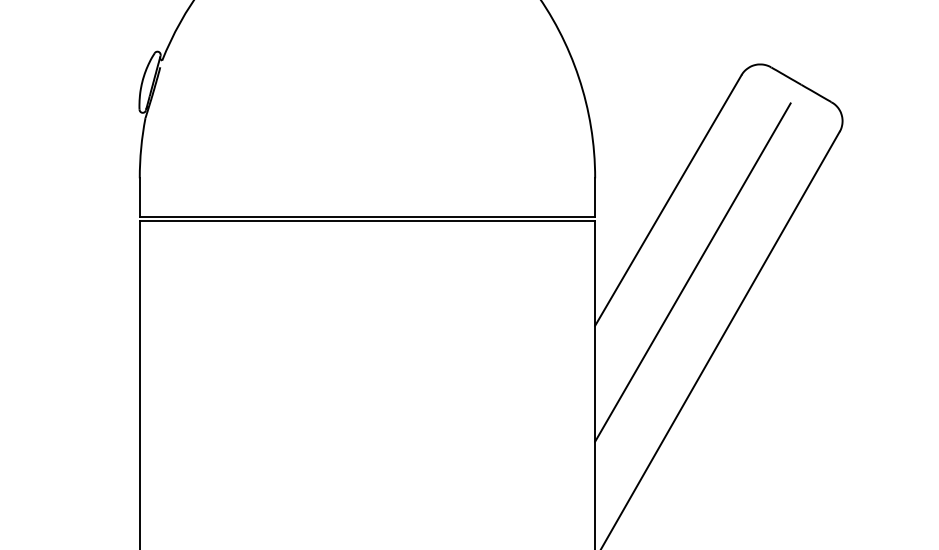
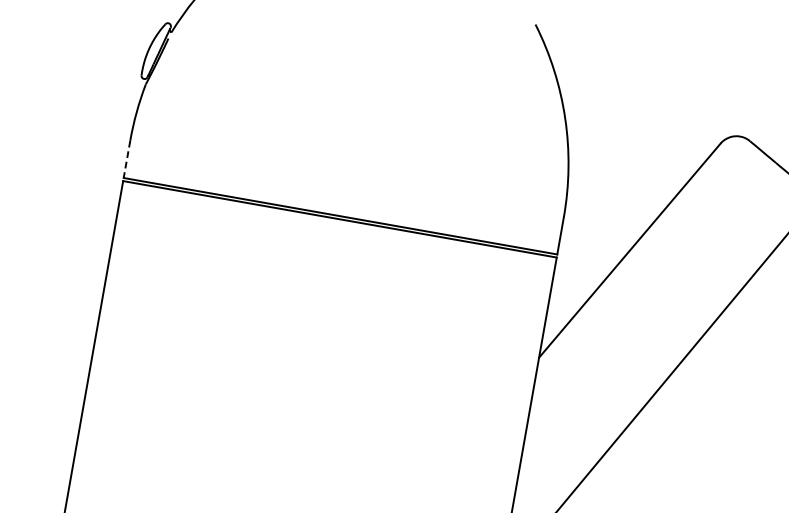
line: (139, 197) -> (126, 159), solid -> dashed
line: (692, 272) -> (640, 323), removed

